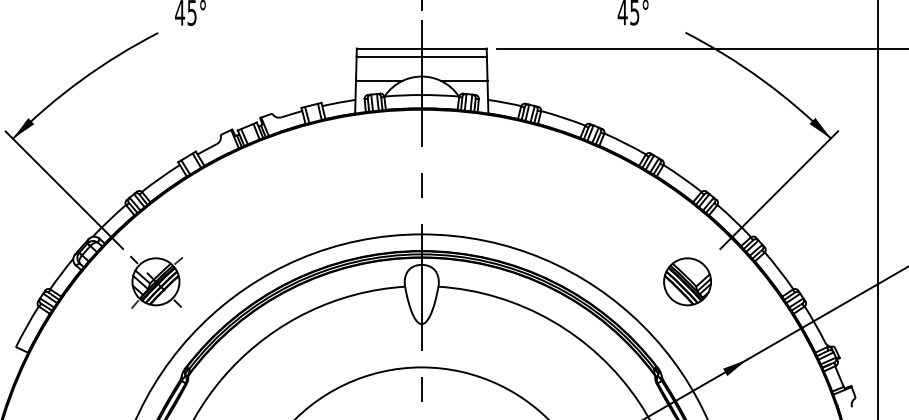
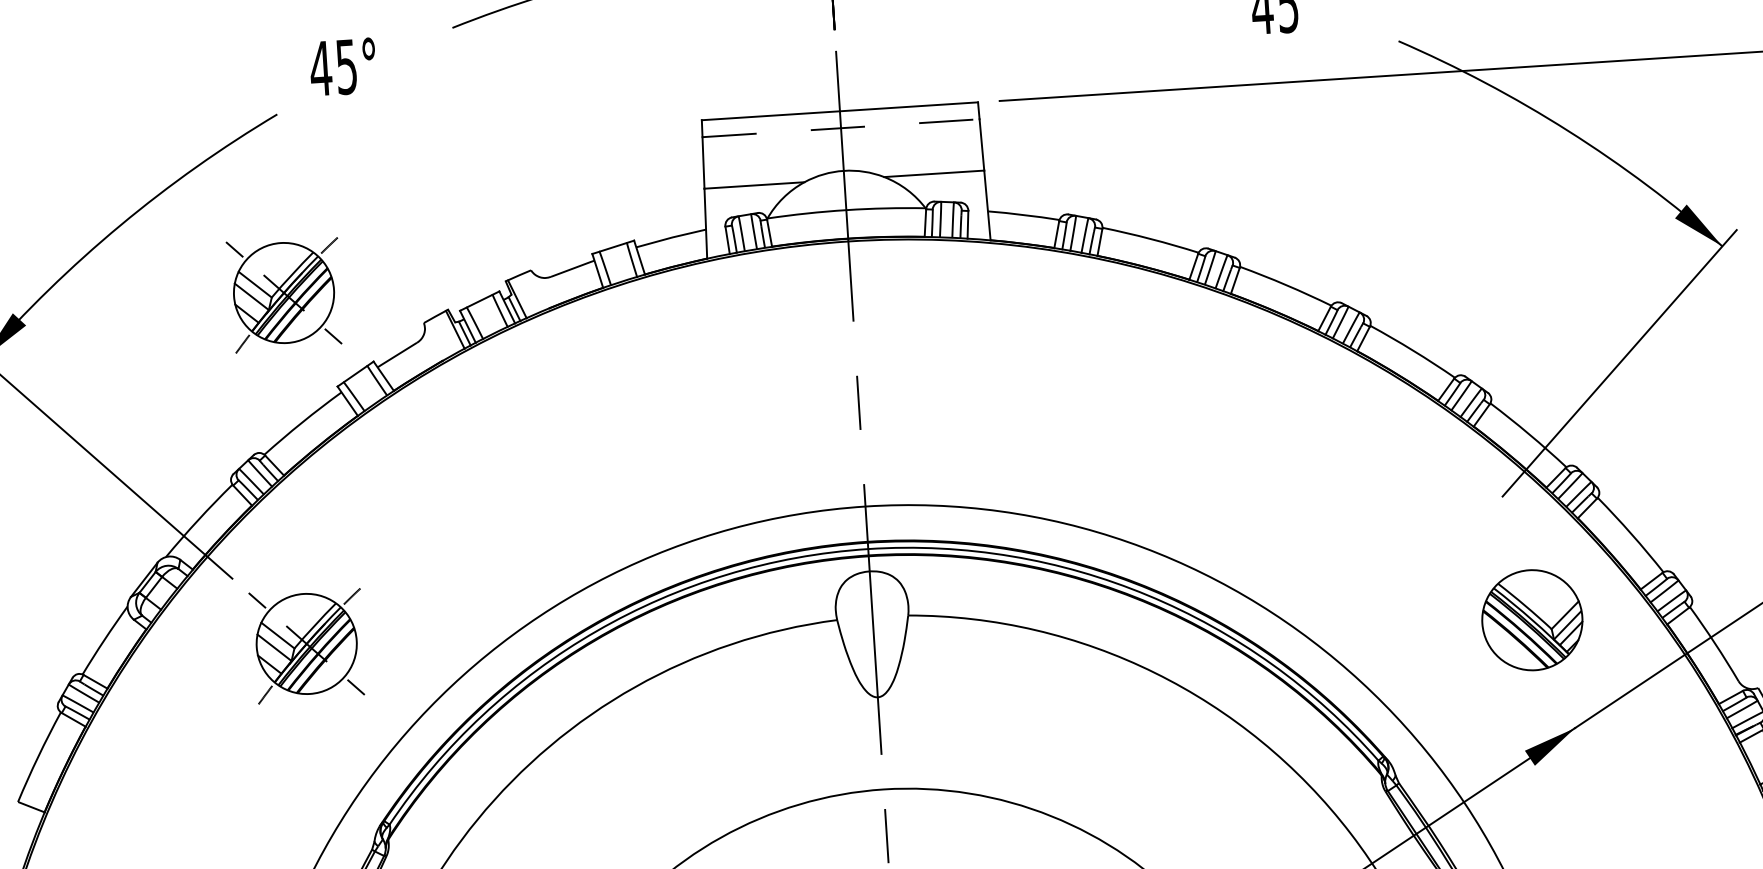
line: (422, 56) -> (842, 128), solid -> dashed
part: (156, 116) -> (285, 292), added
part: (687, 281) -> (1532, 619), moved

